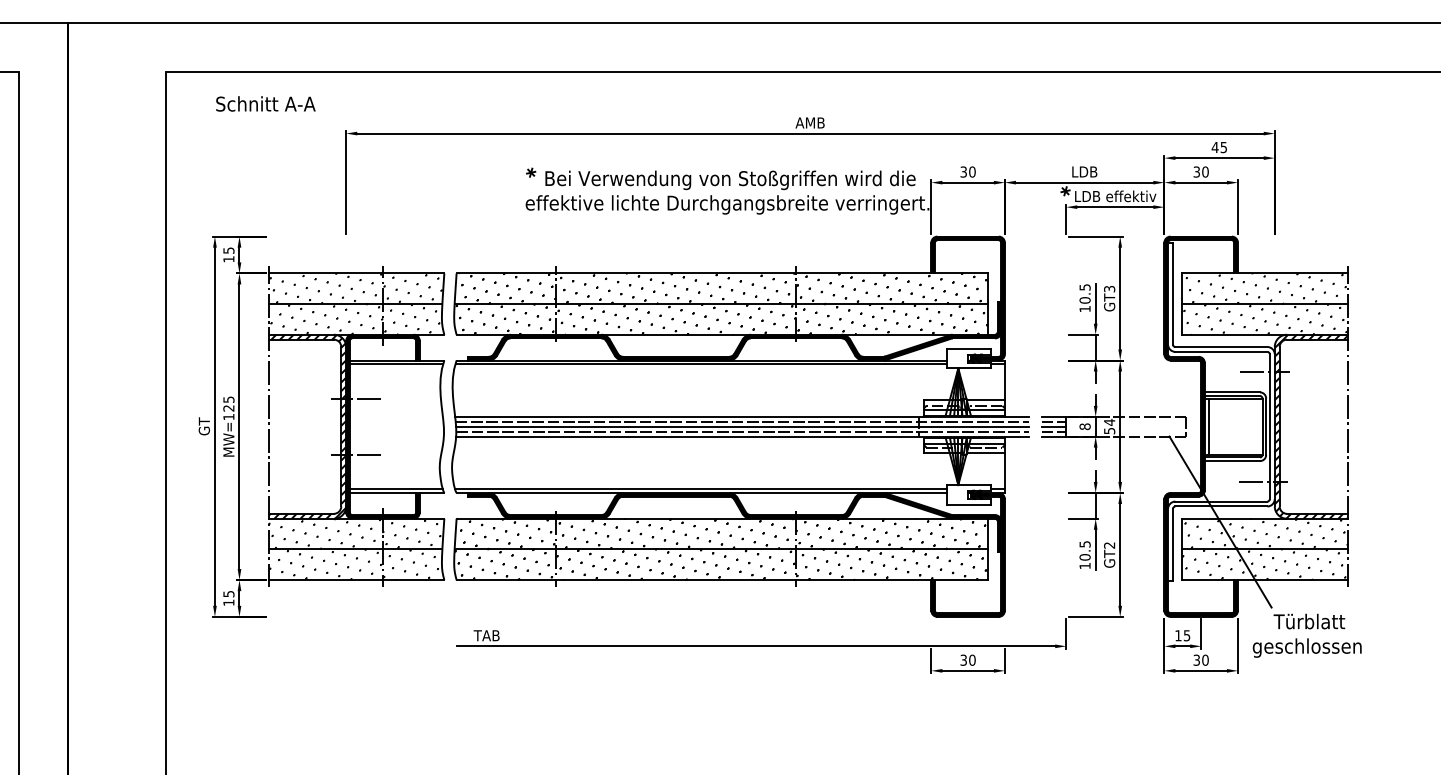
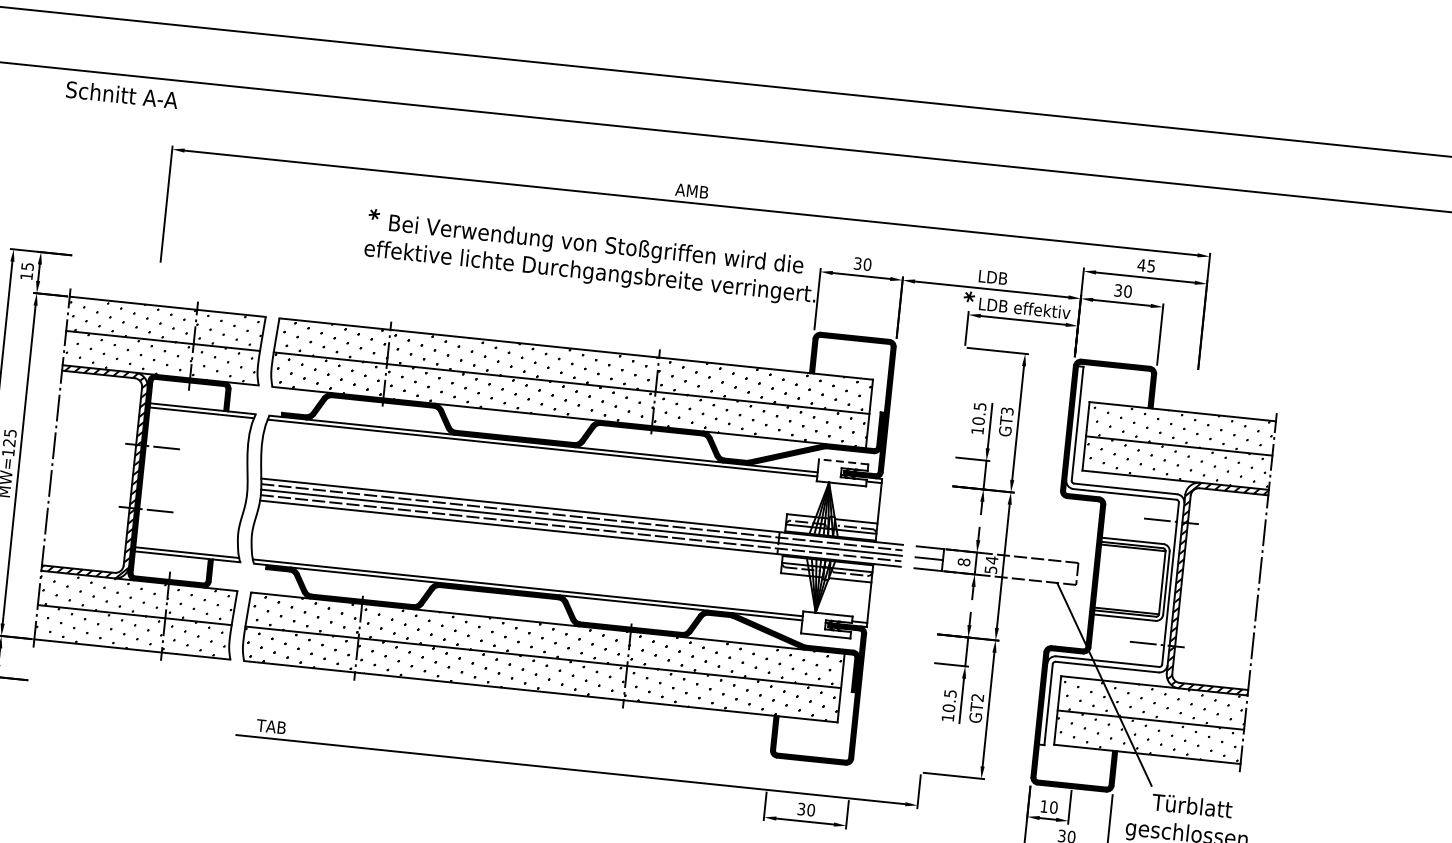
text: (265, 103) -> (121, 94), moved
line: (968, 348) -> (842, 461), solid -> dashed
line: (1053, 421) -> (929, 552), removed
line: (1208, 426) -> (1101, 576), removed
line: (1053, 431) -> (928, 563), removed
text: (1186, 635) -> (1053, 807), 15 -> 10

